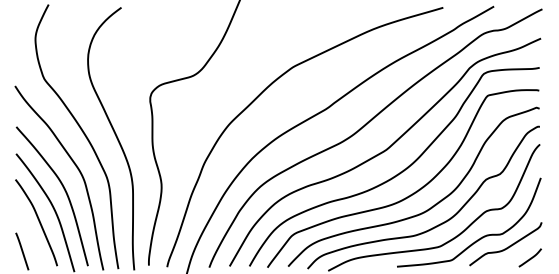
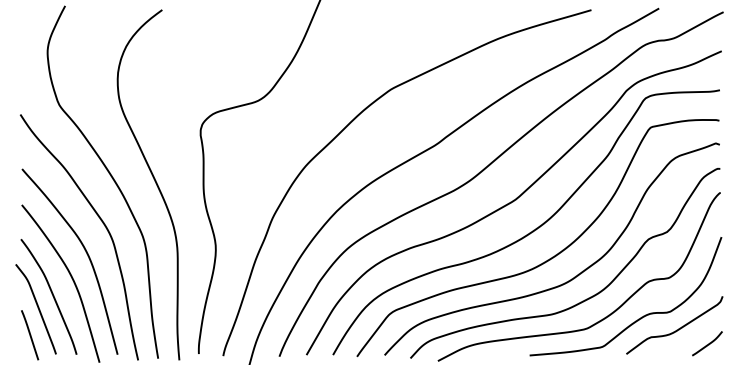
curve: (27, 231) -> (37, 308), added

